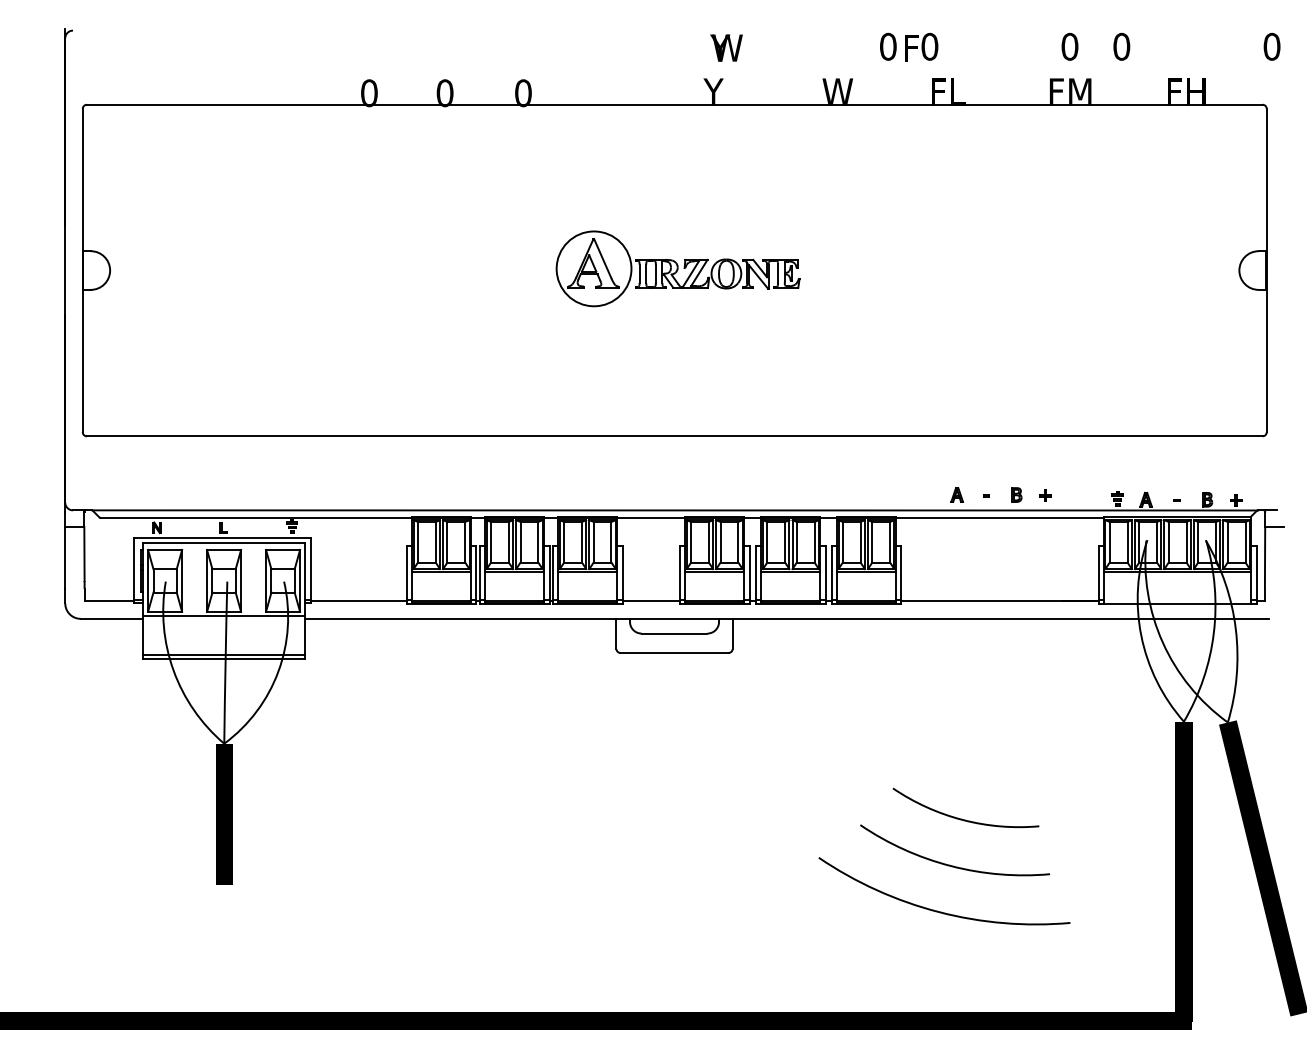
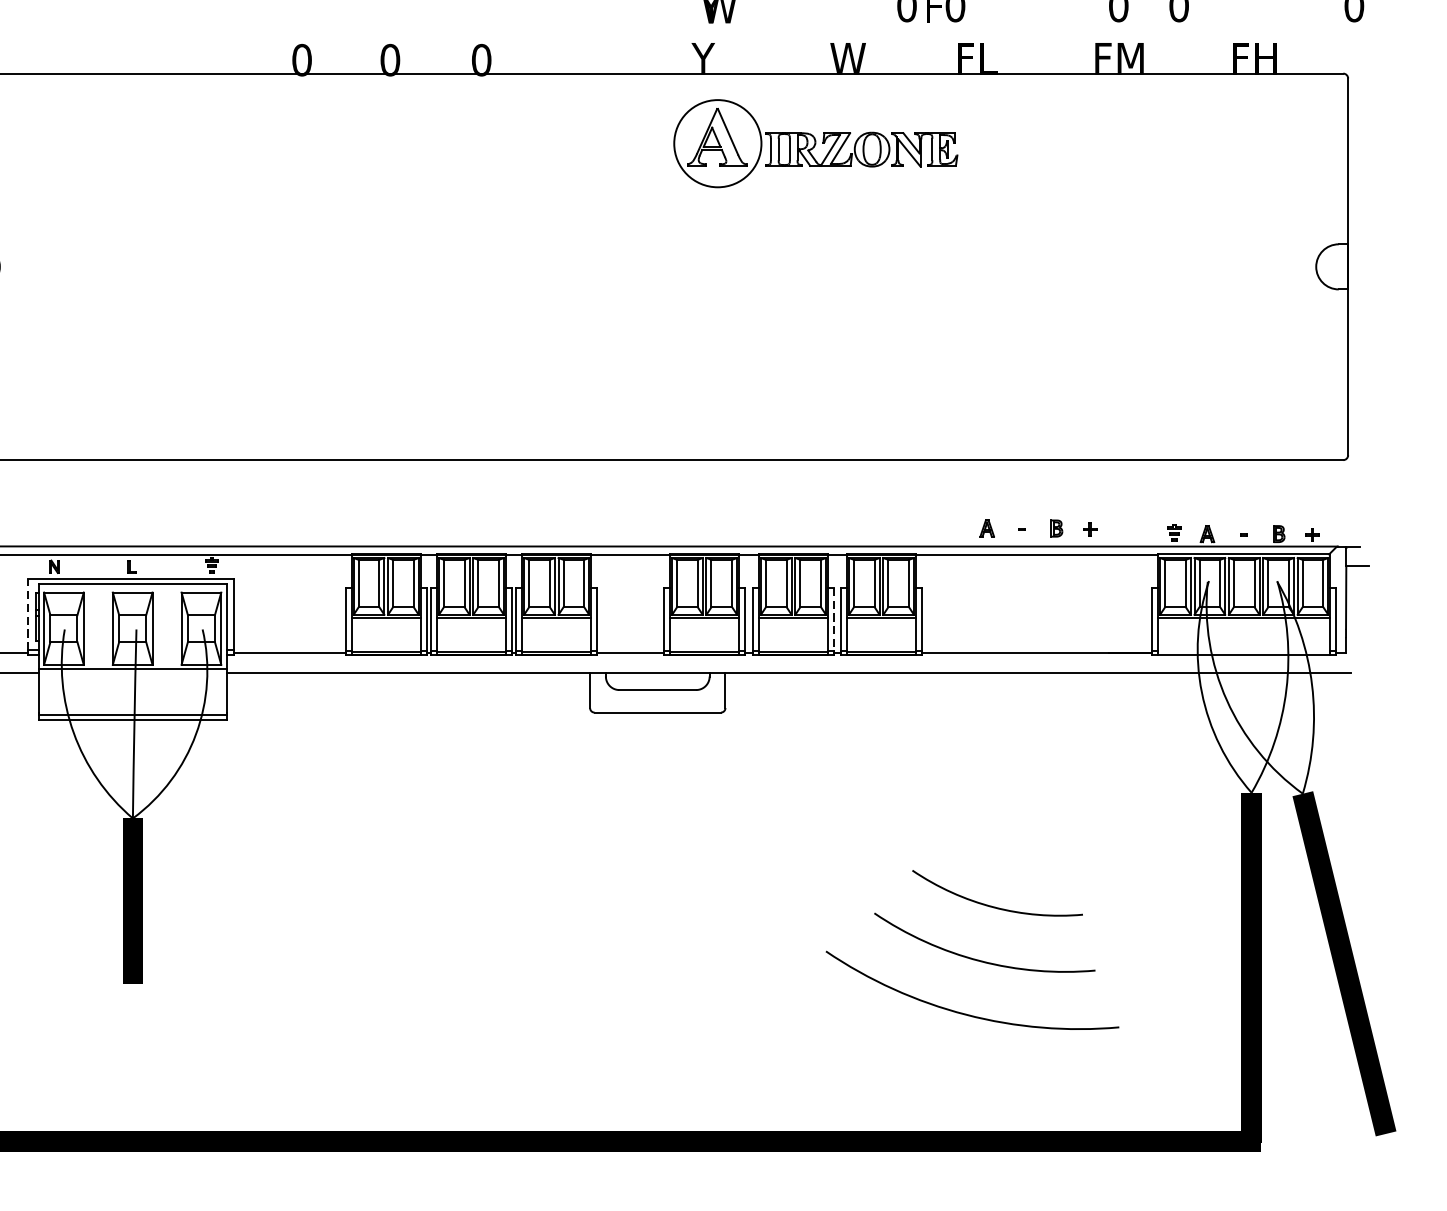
part: (677, 268) -> (815, 143), moved
line: (134, 568) -> (28, 614), solid -> dashed
line: (825, 573) -> (833, 620), solid -> dashed

